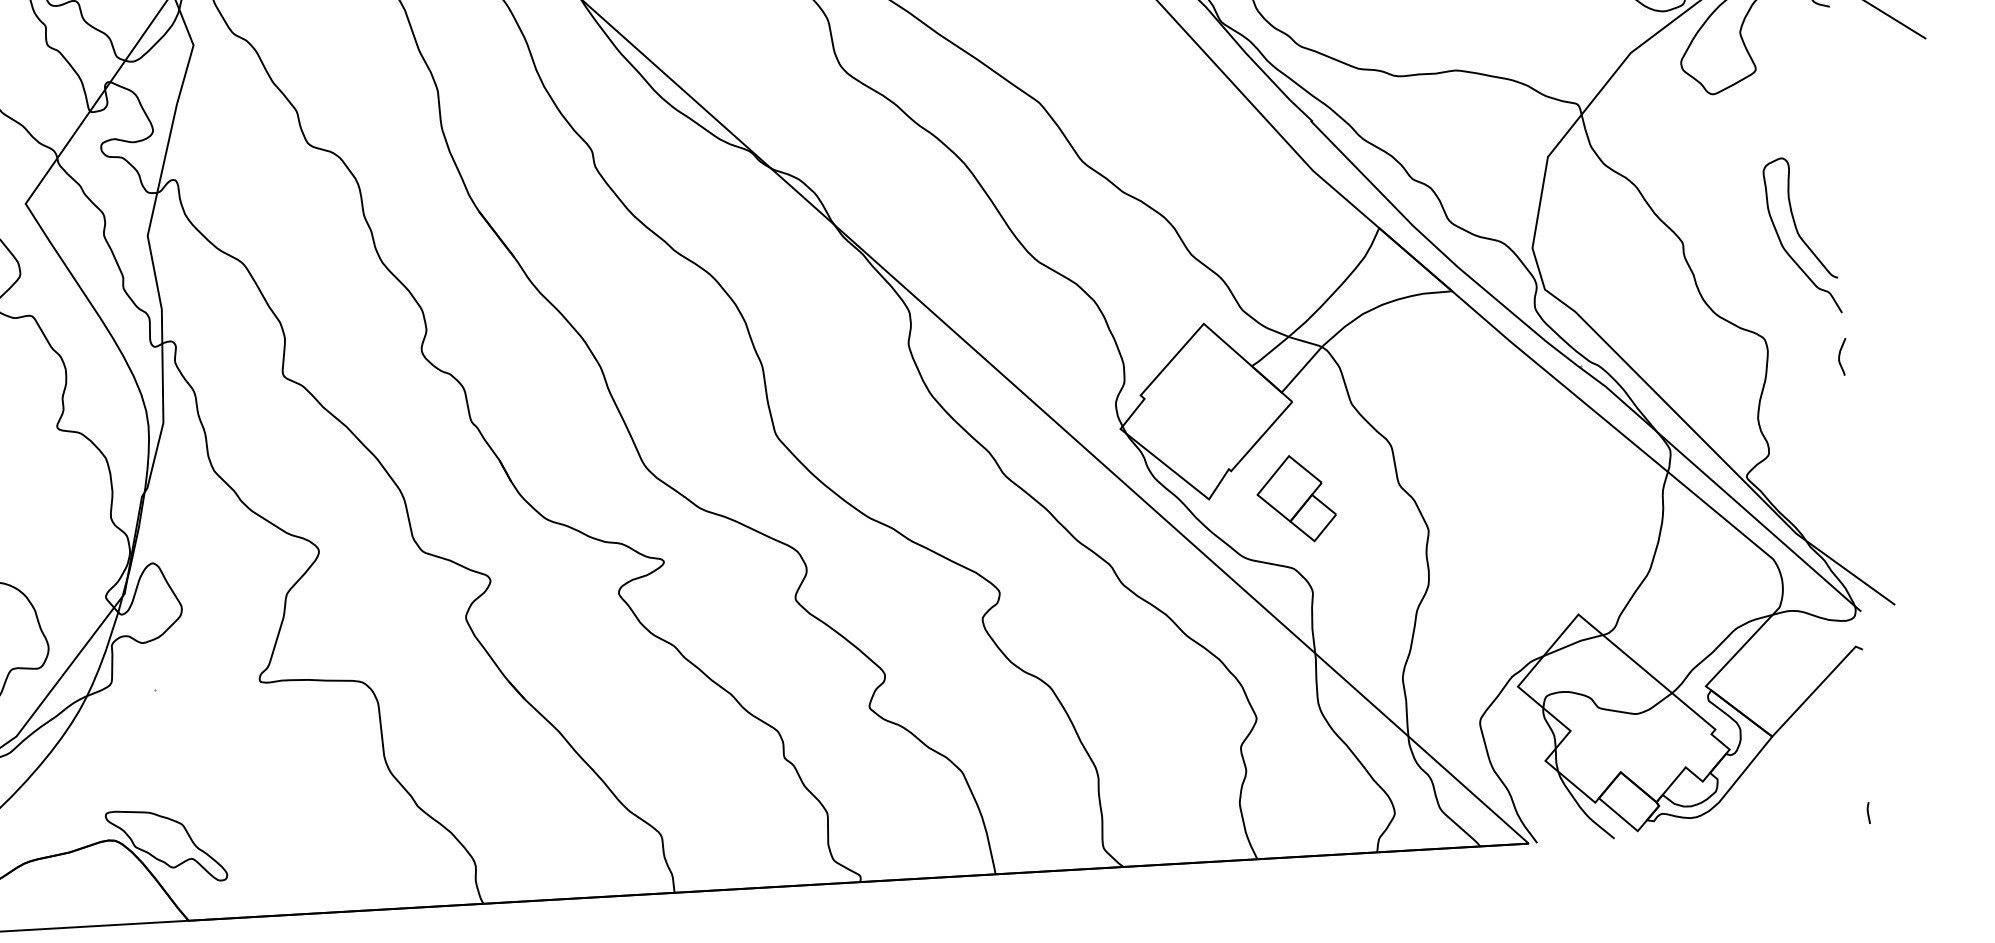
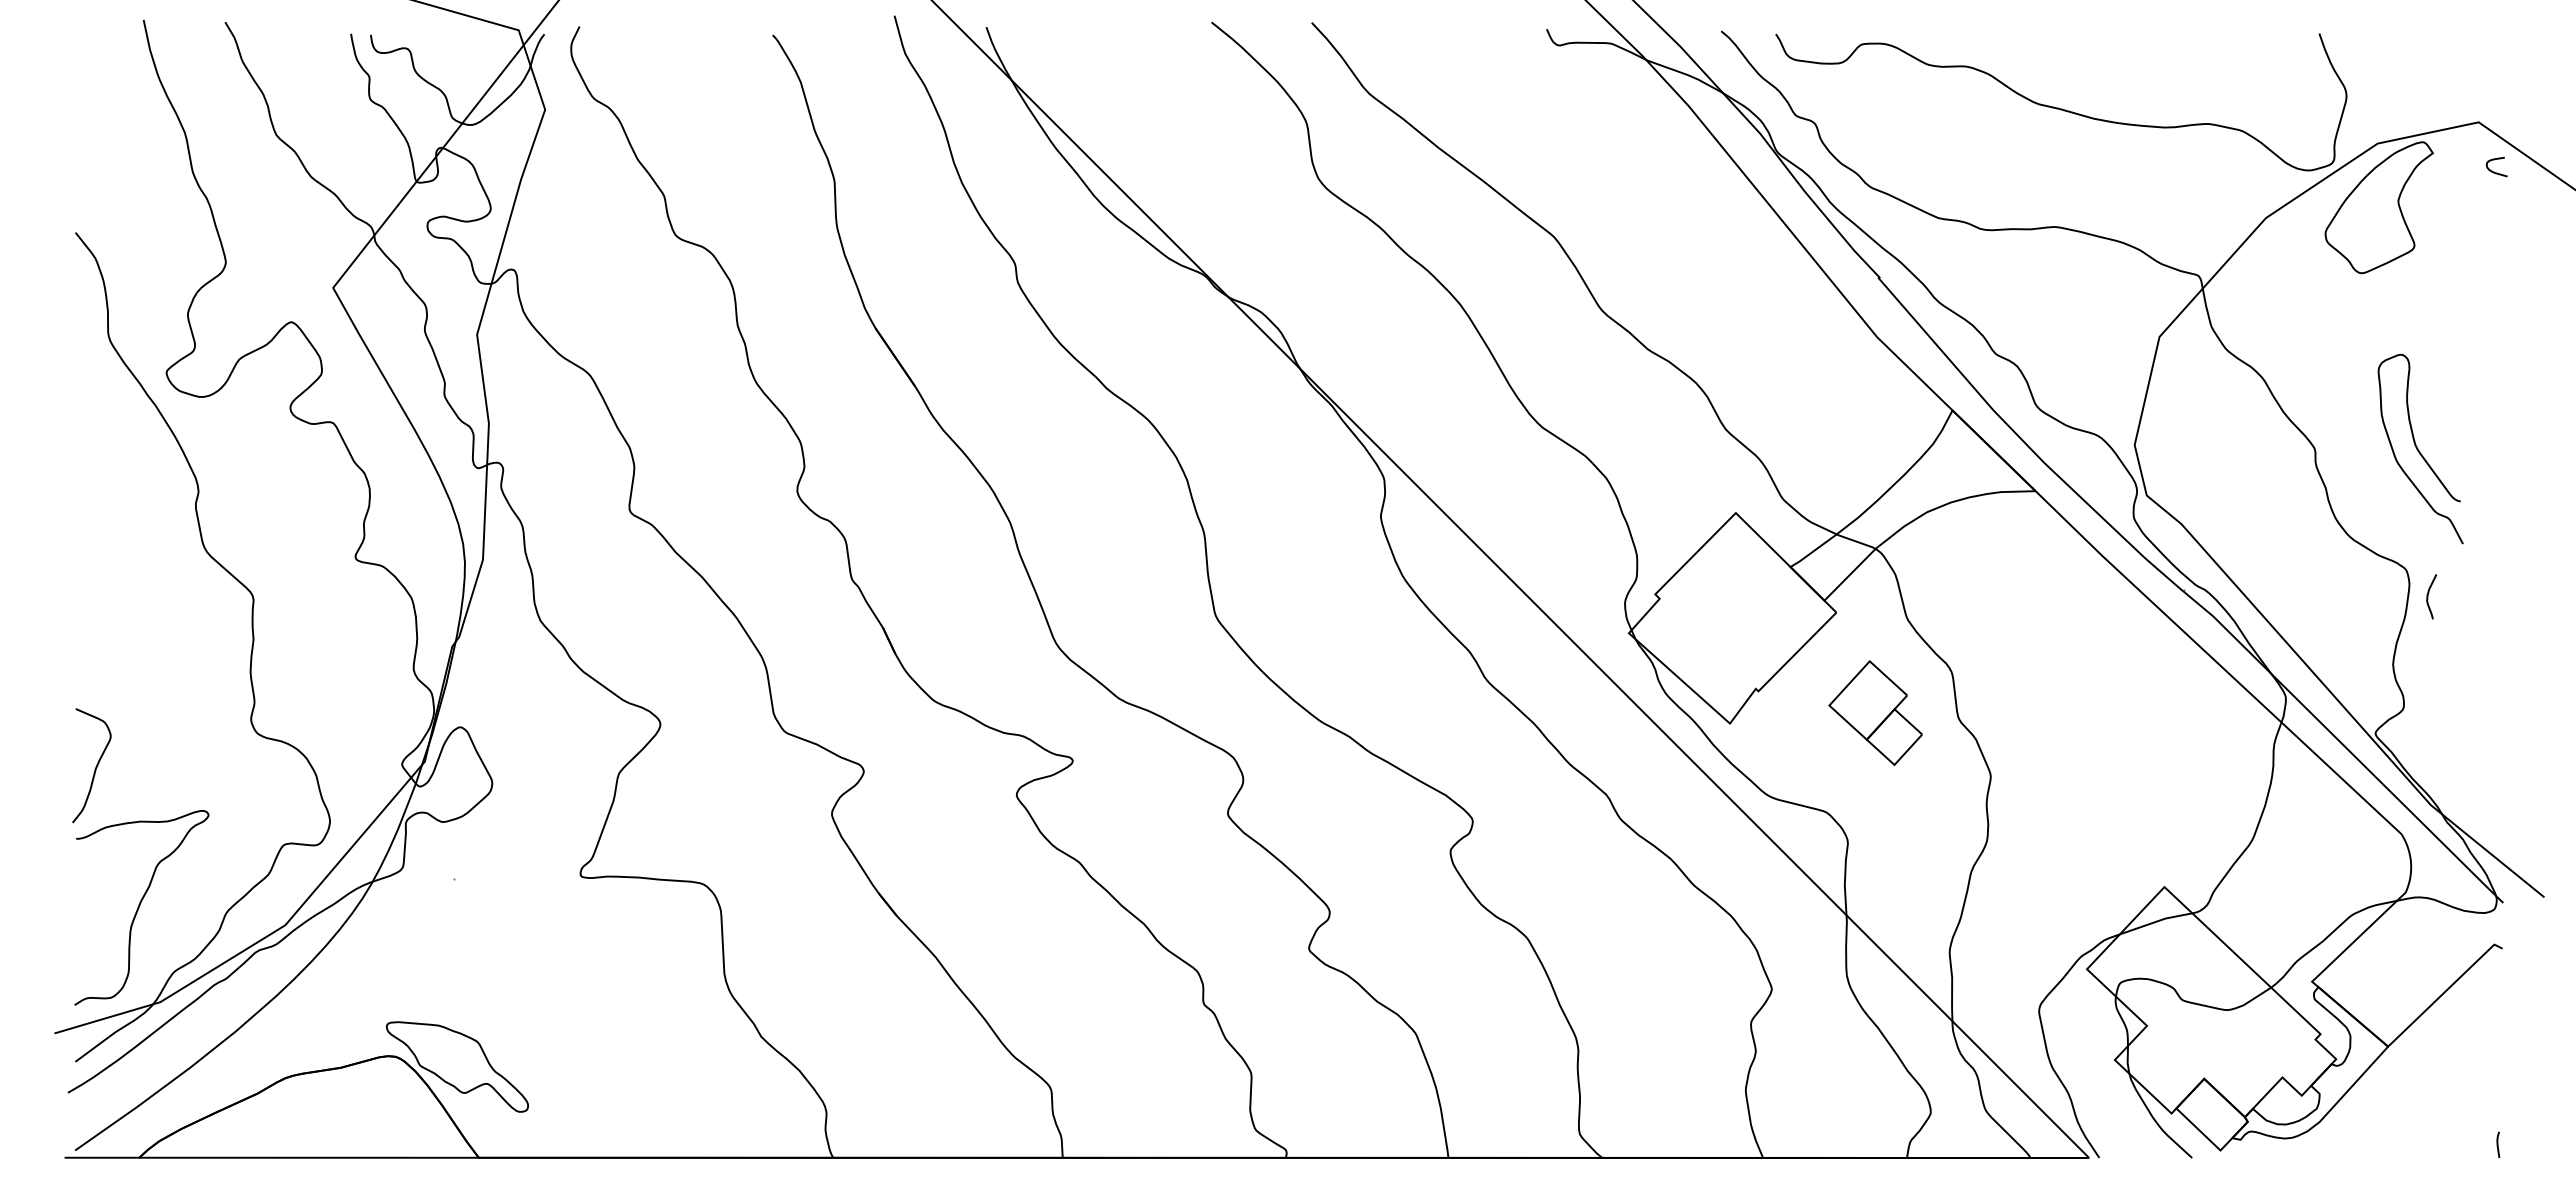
curve: (1800, 235) -> (2418, 448), moved
curve: (1840, 356) -> (2428, 596), moved
part: (1296, 498) -> (1875, 712), moved

